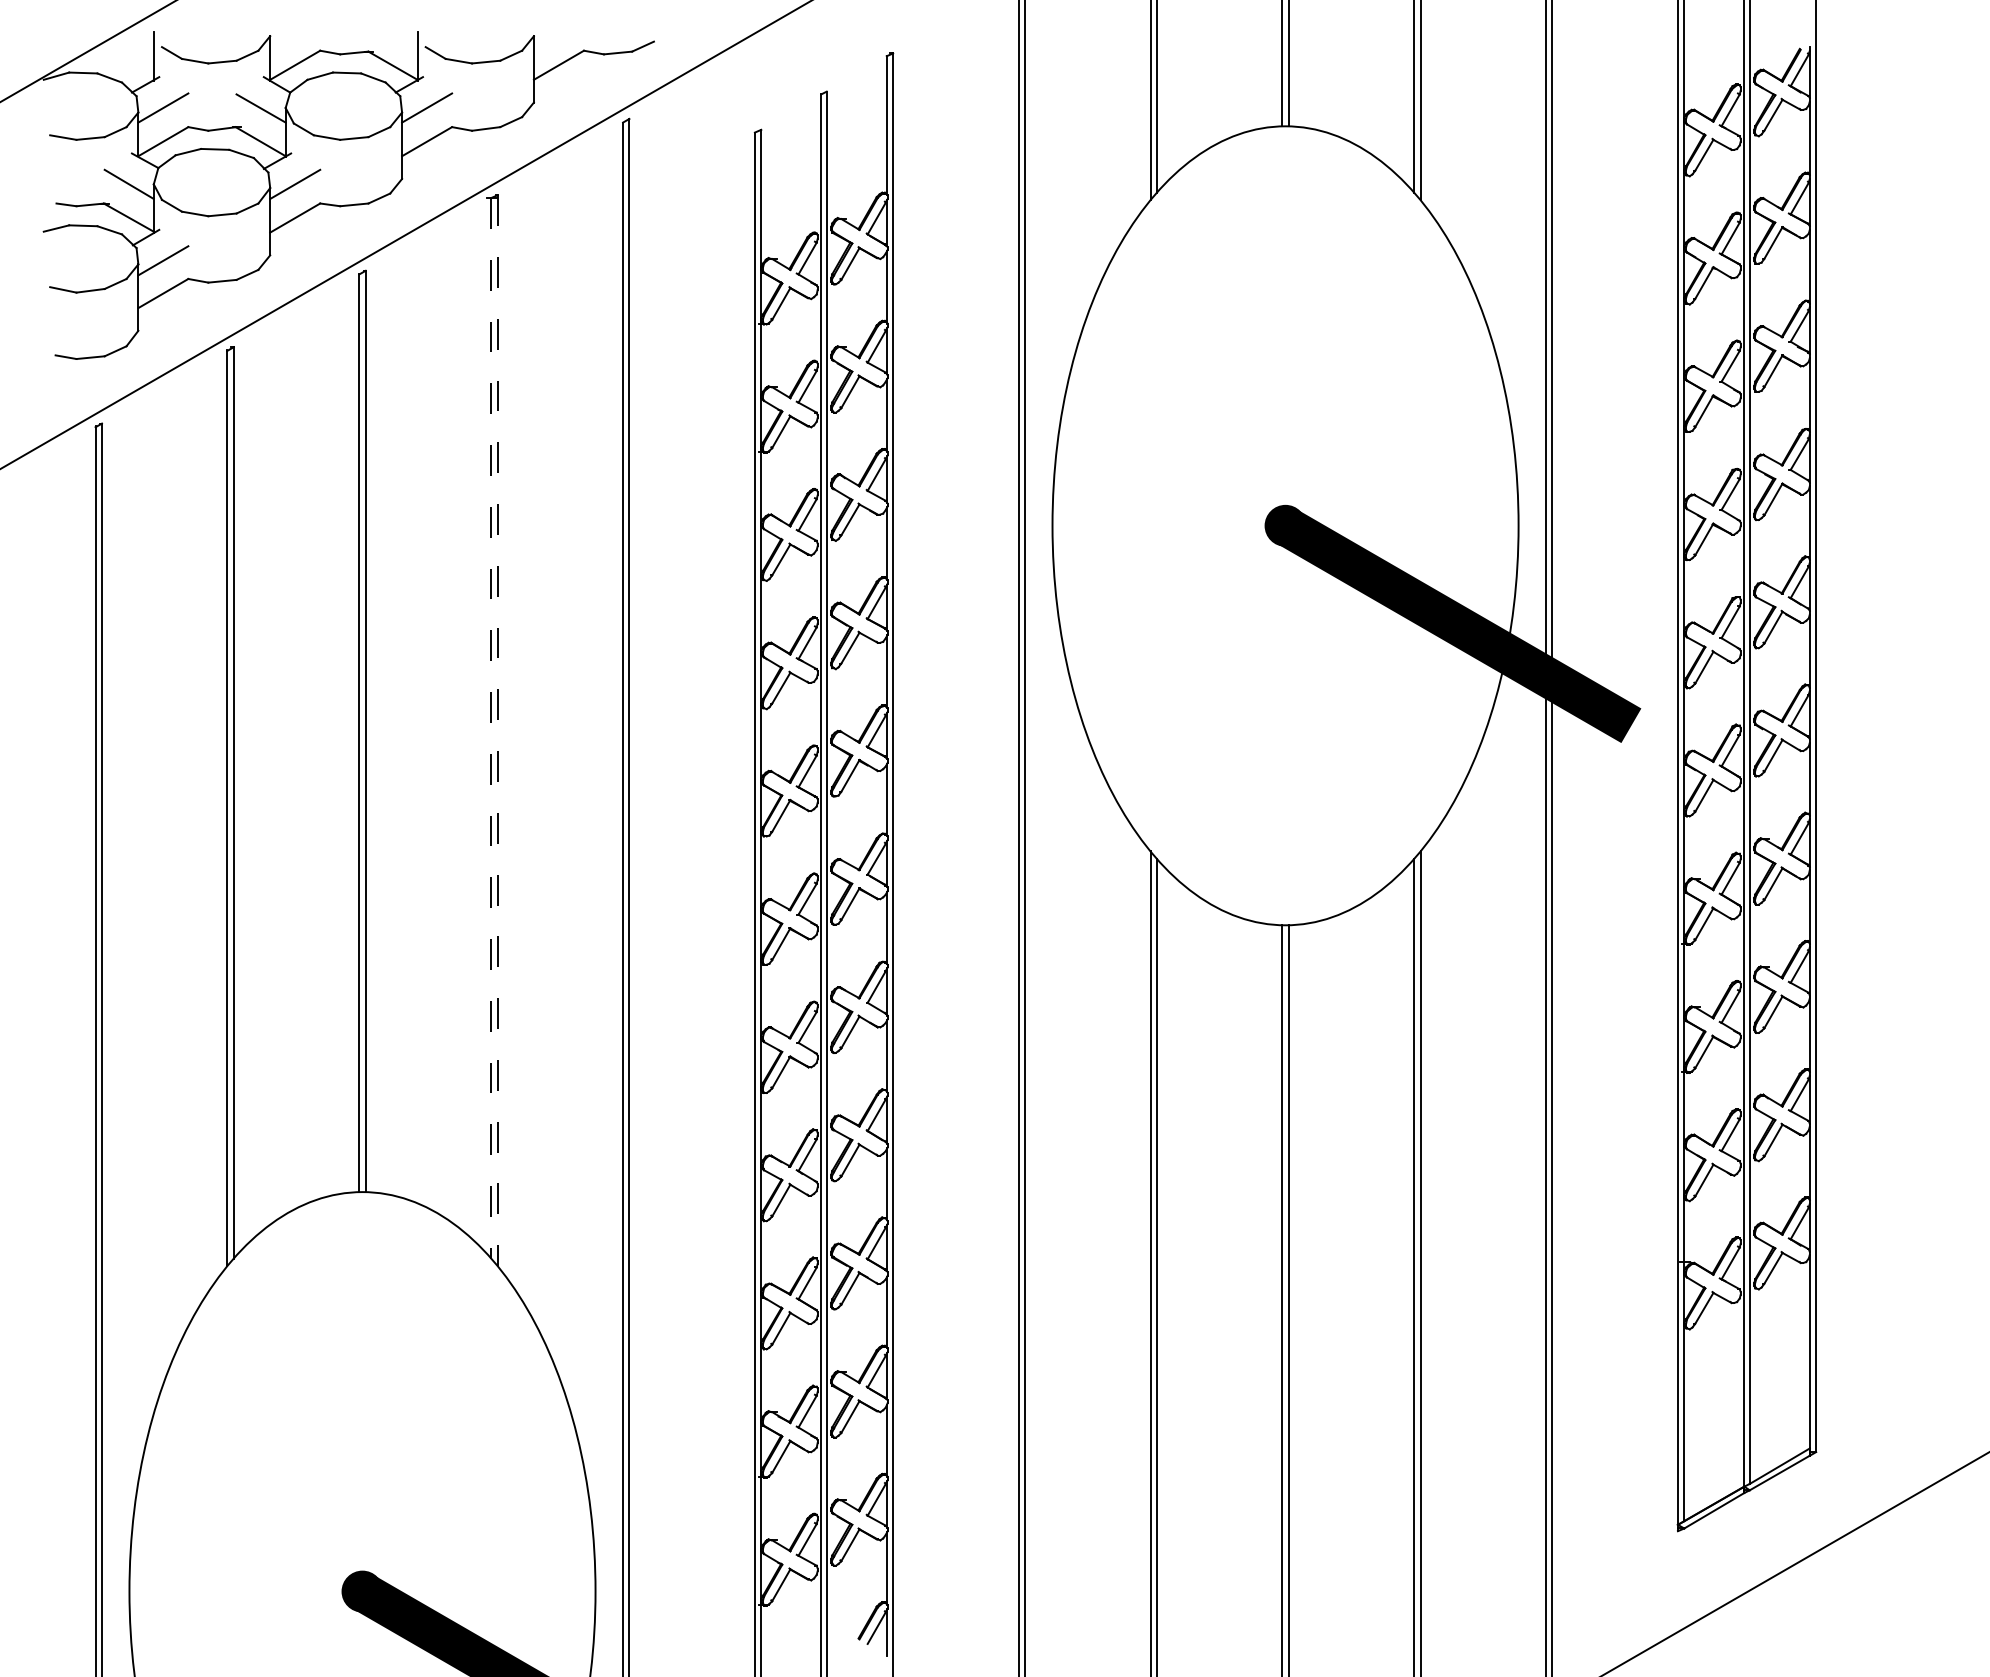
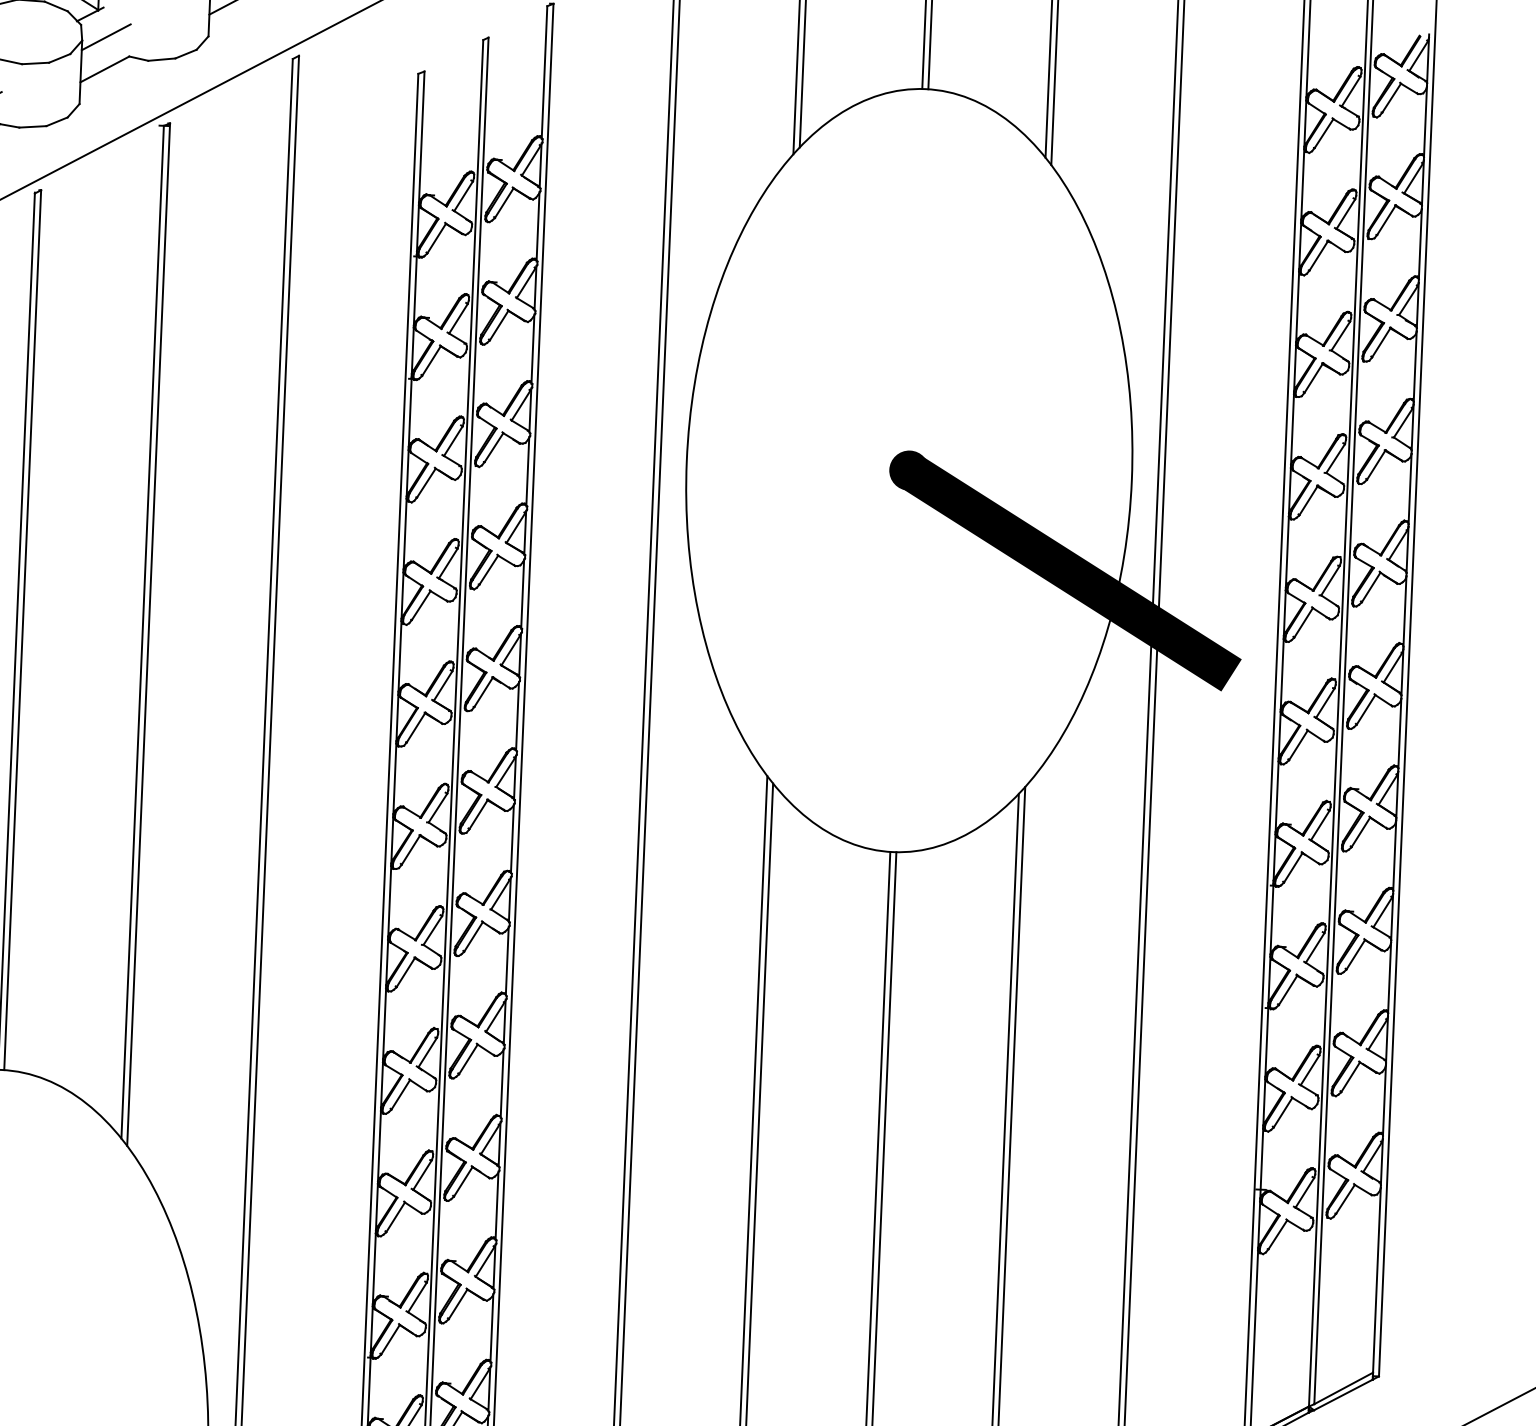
line: (491, 728) -> (142, 632), dashed -> solid
line: (497, 731) -> (148, 635), dashed -> solid

